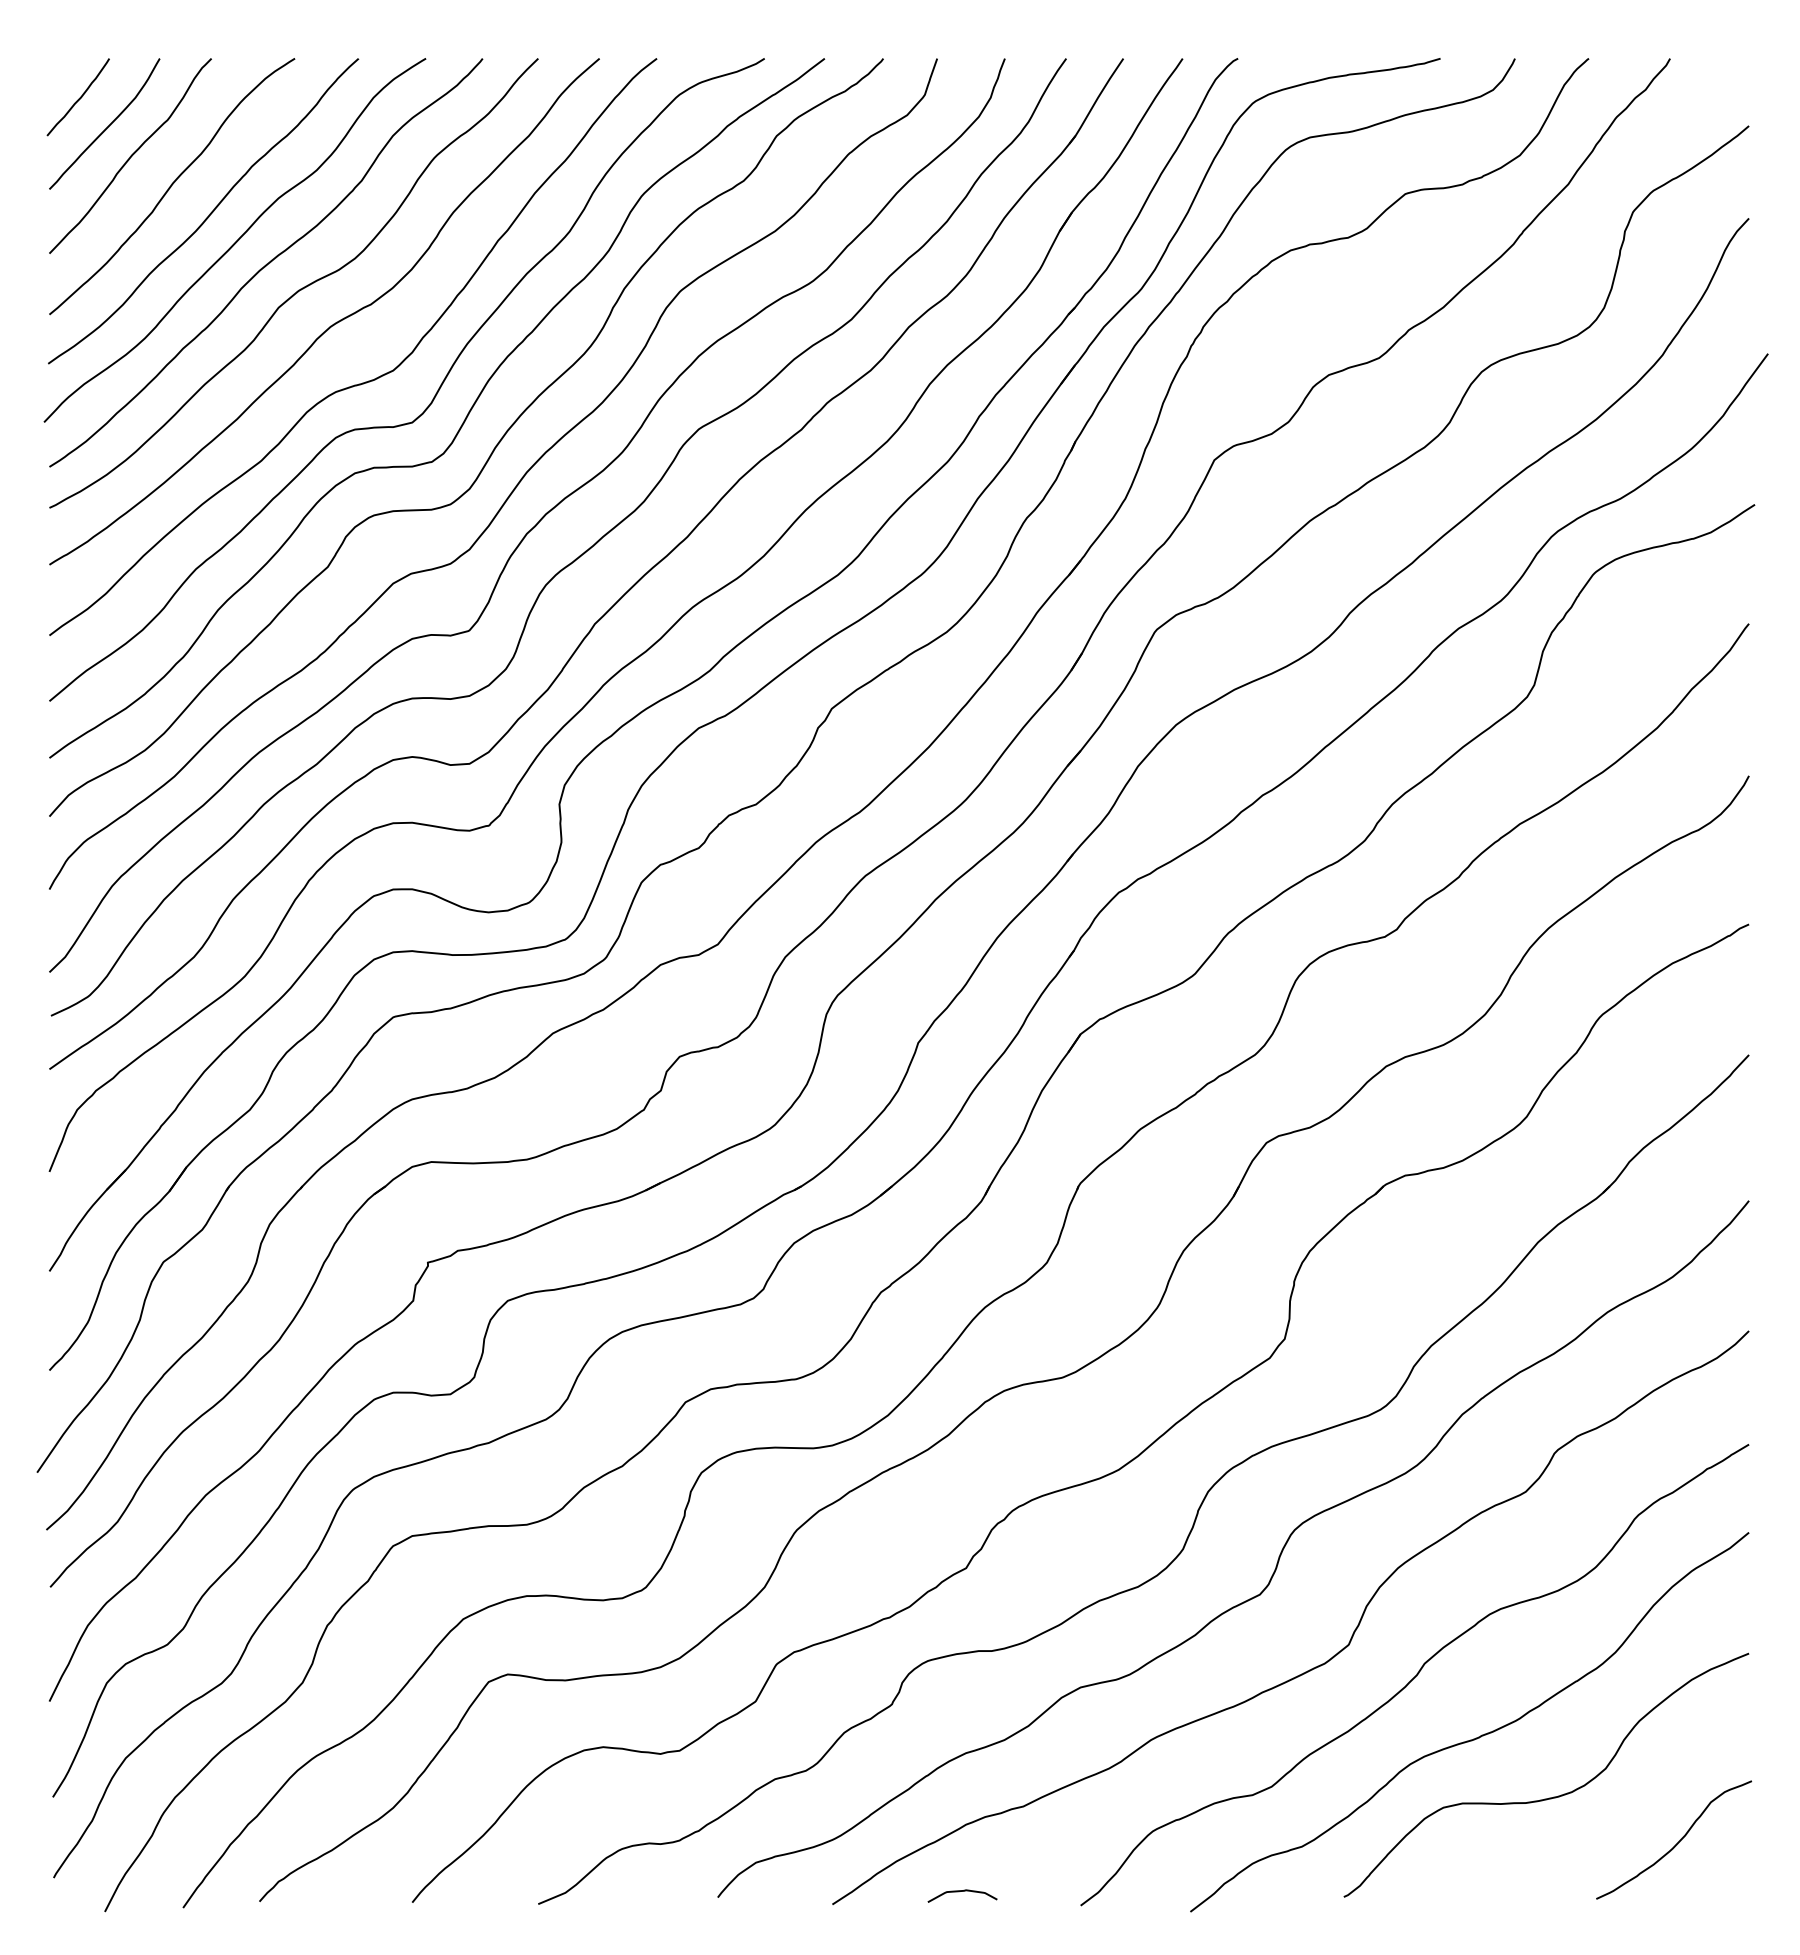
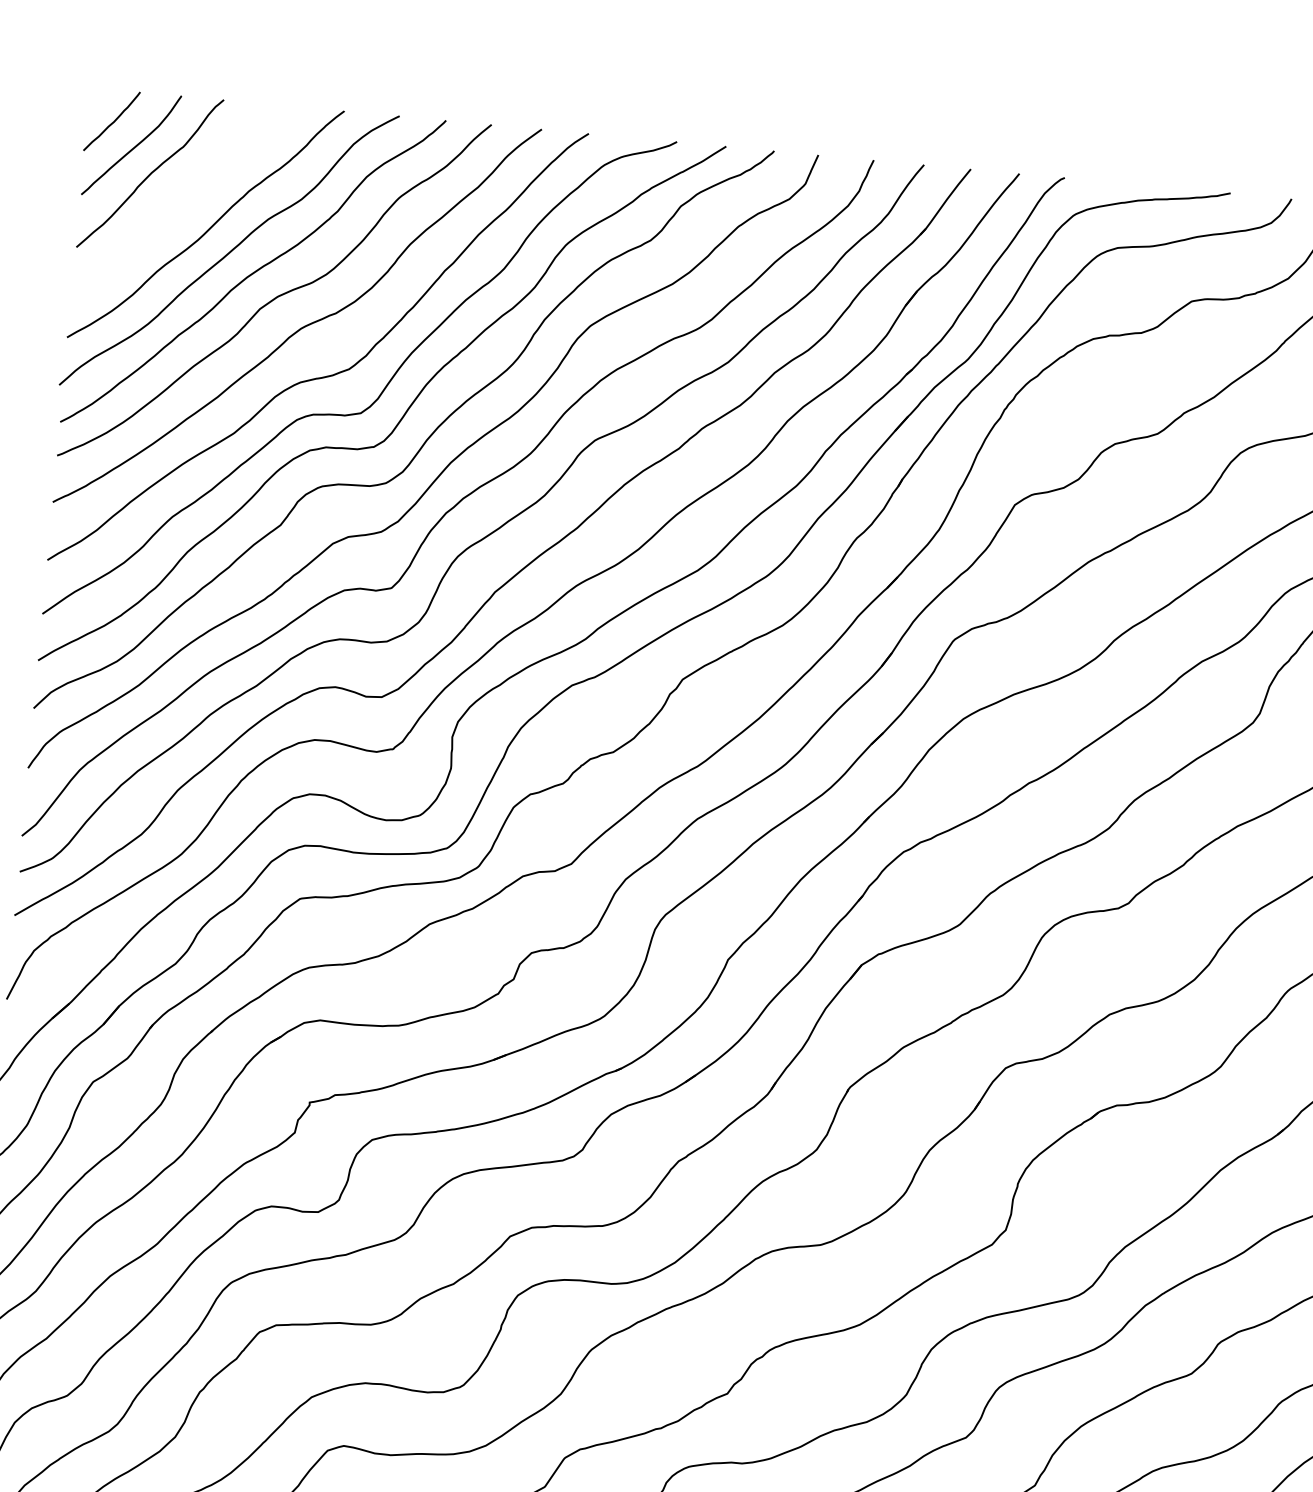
curve: (172, 185) -> (182, 200), removed

